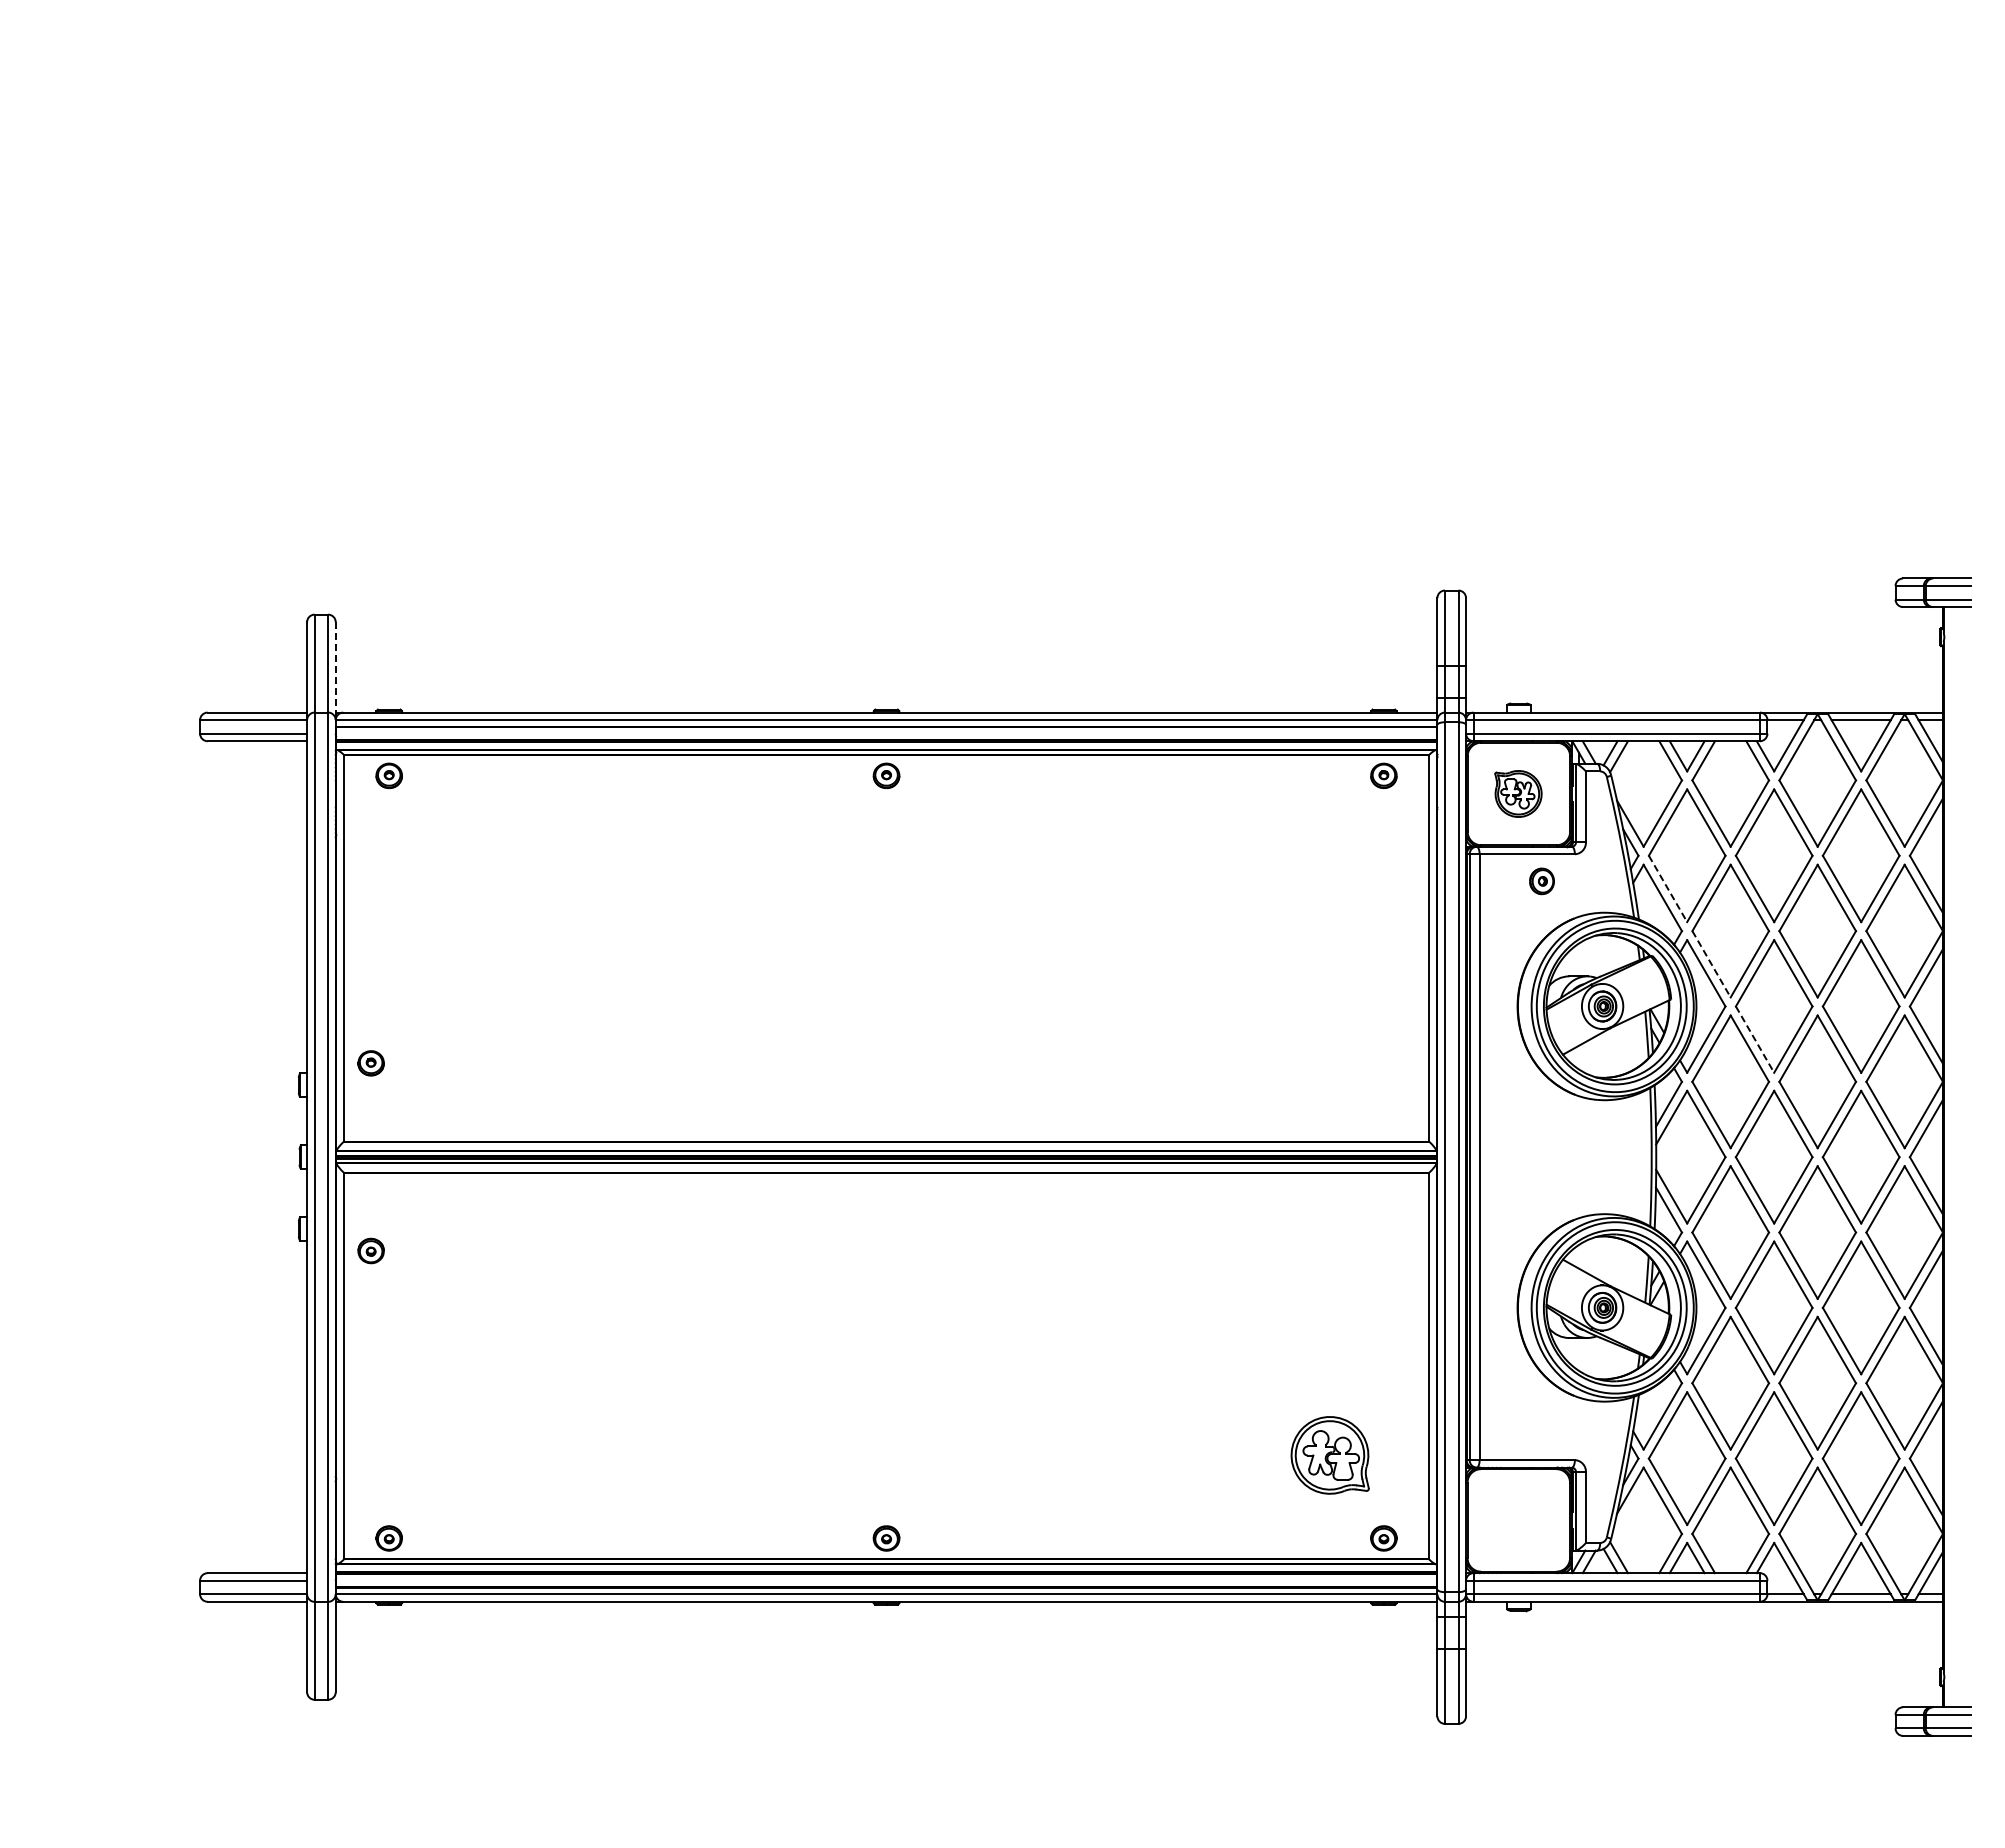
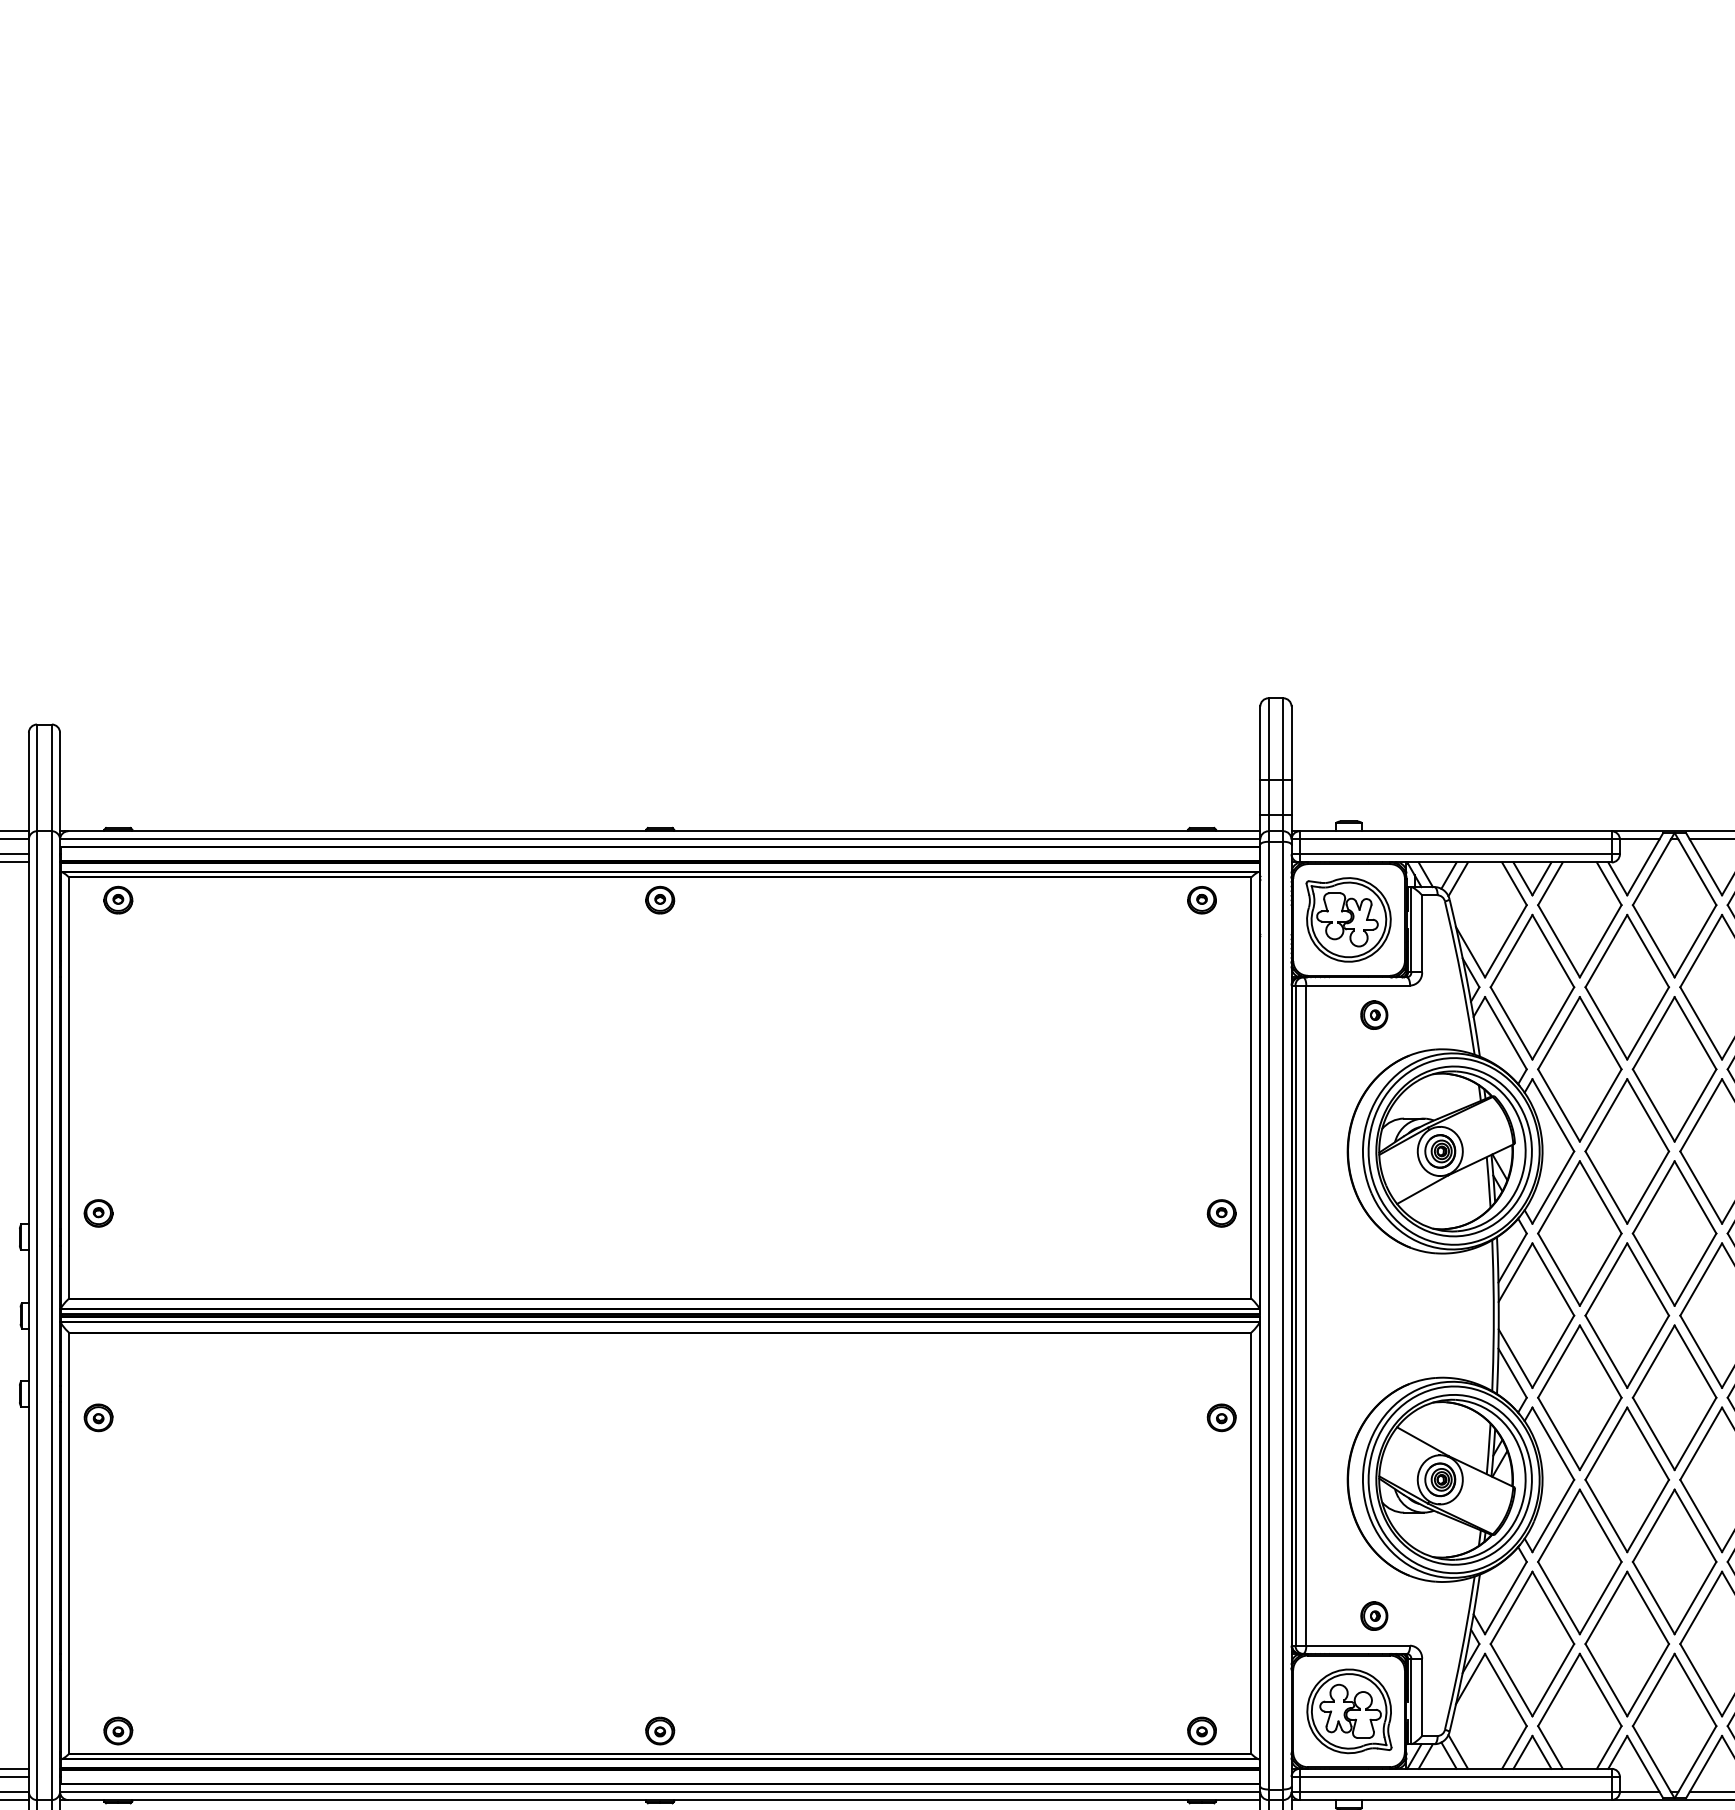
line: (335, 671) -> (59, 786), dashed -> solid
part: (1518, 793) -> (1348, 919), size x1.67
line: (1668, 889) -> (1512, 1023), dashed -> solid
line: (1711, 964) -> (1558, 1105), dashed -> solid
line: (1755, 1040) -> (1606, 1188), dashed -> solid
part: (1401, 1063) -> (1221, 1213), added
part: (1401, 1250) -> (1221, 1417), added
part: (1541, 1432) -> (1373, 1615), added
part: (1329, 1455) -> (1348, 1711), moved

